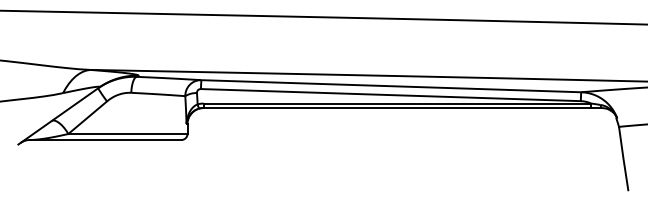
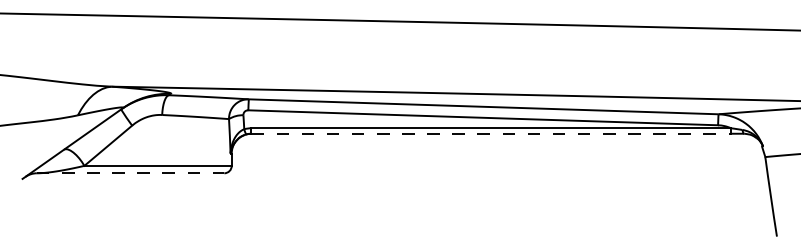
line: (397, 107) -> (491, 133), solid -> dashed
line: (105, 140) -> (130, 173), solid -> dashed

